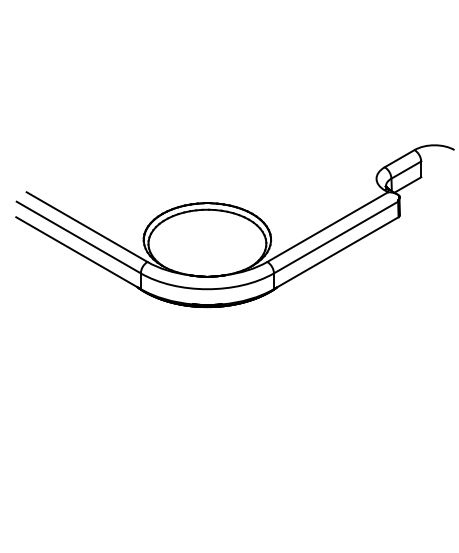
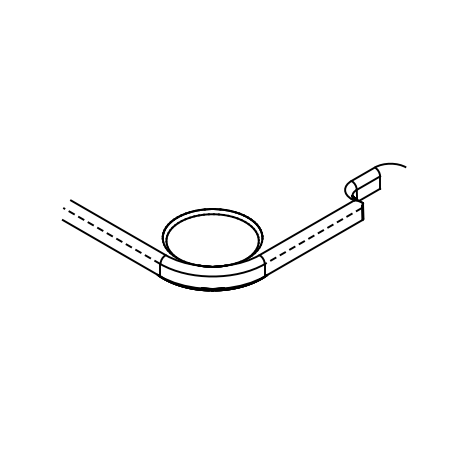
line: (78, 236) -> (111, 235), solid -> dashed
line: (334, 238) -> (312, 236), solid -> dashed

